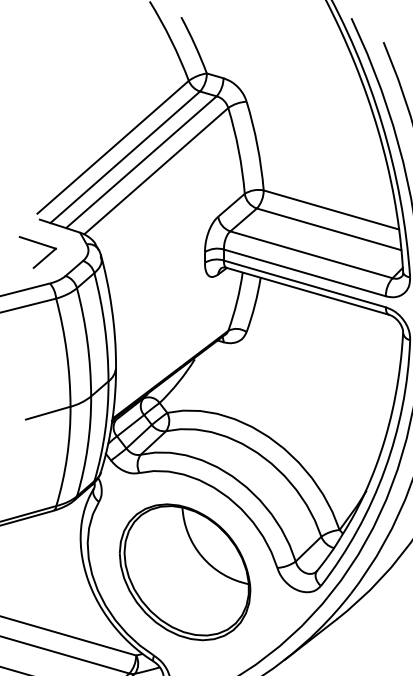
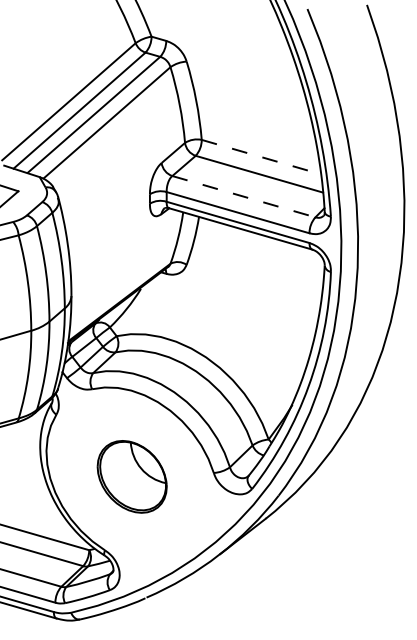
line: (331, 210) -> (261, 157), solid -> dashed
line: (312, 254) -> (244, 196), solid -> dashed
part: (184, 571) -> (131, 476), size x0.6

